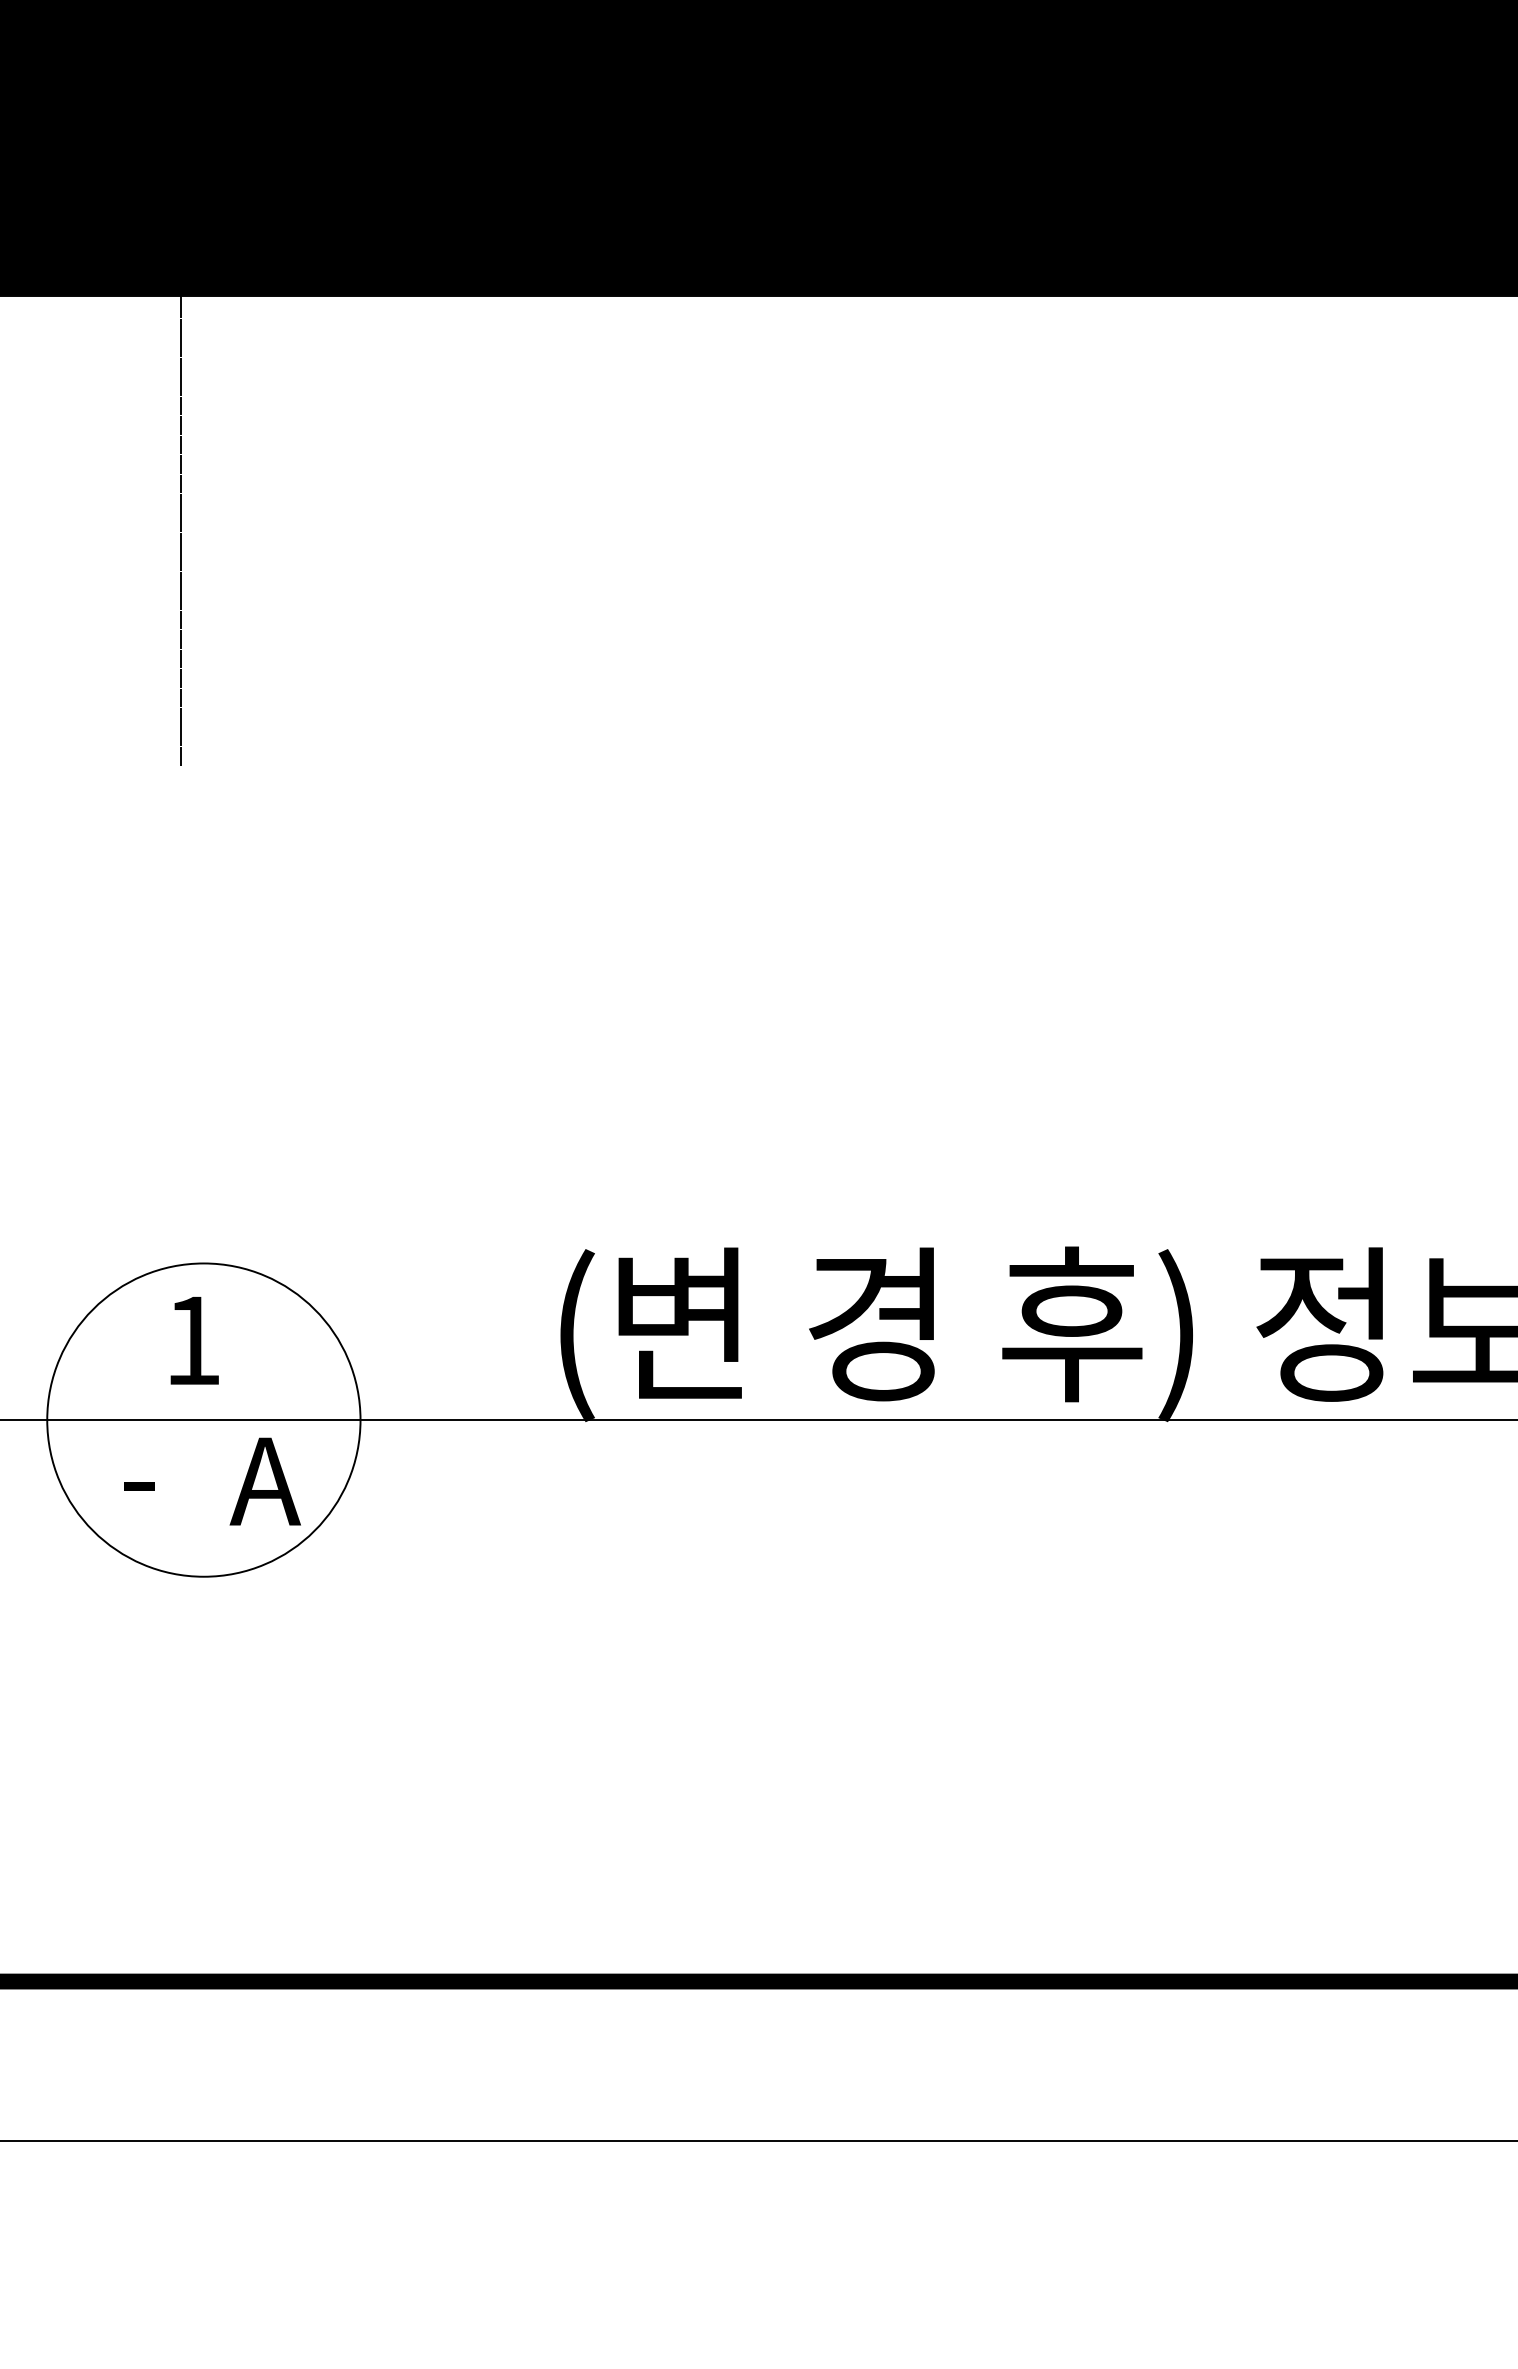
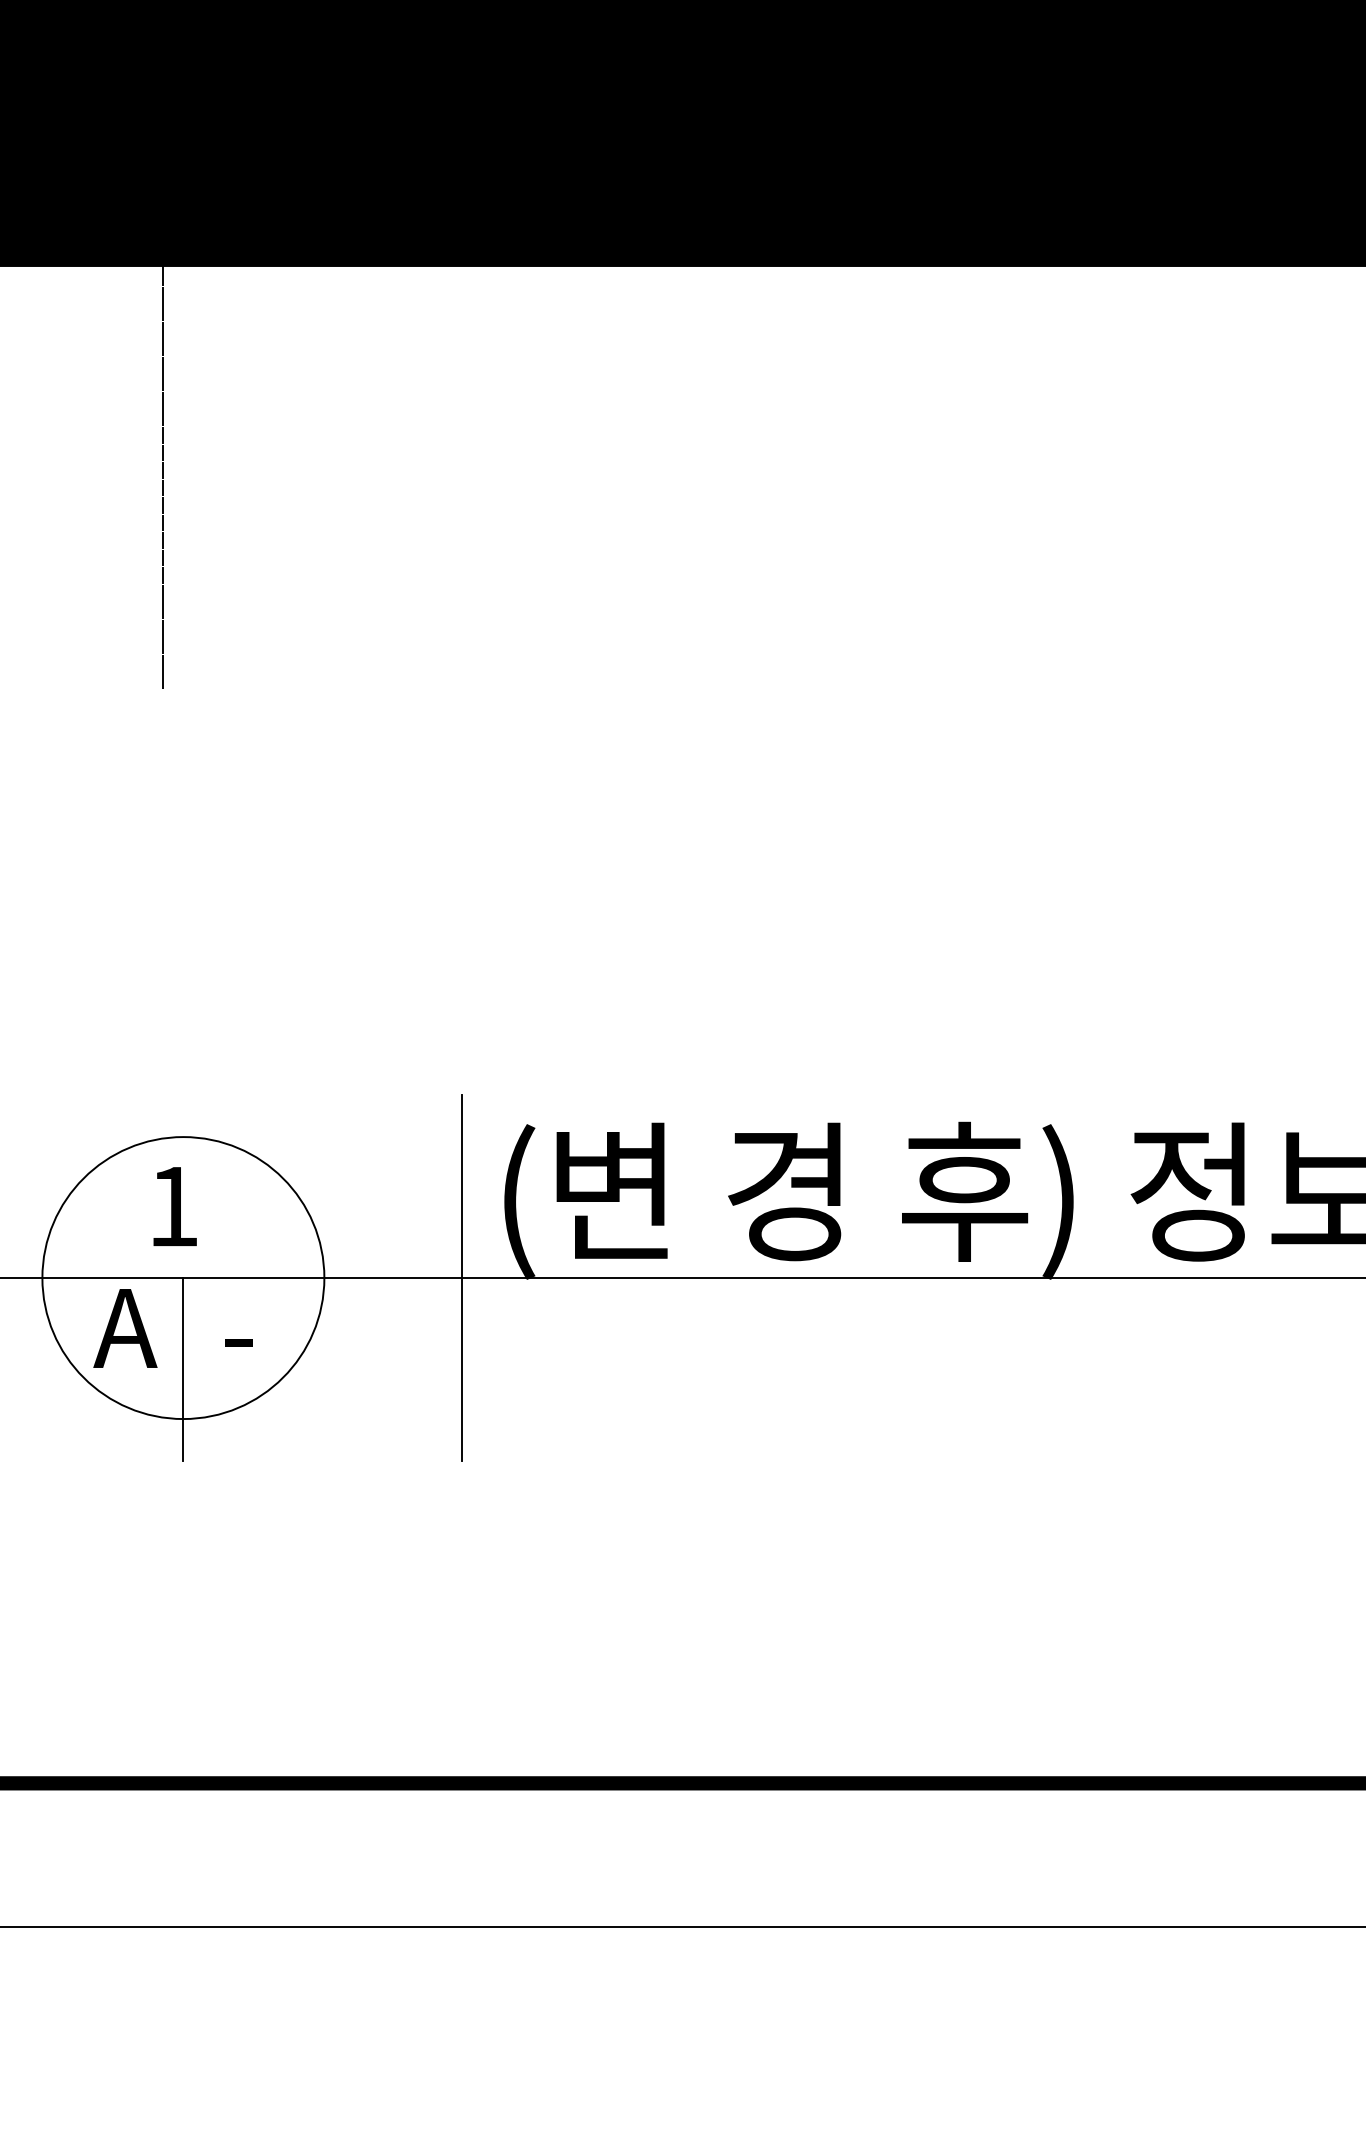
line: (514, 1419) -> (462, 1277), added
text: (139, 1476) -> (125, 1328), - -> A
text: (265, 1481) -> (238, 1333), A -> -
line: (204, 1521) -> (183, 1369), added

